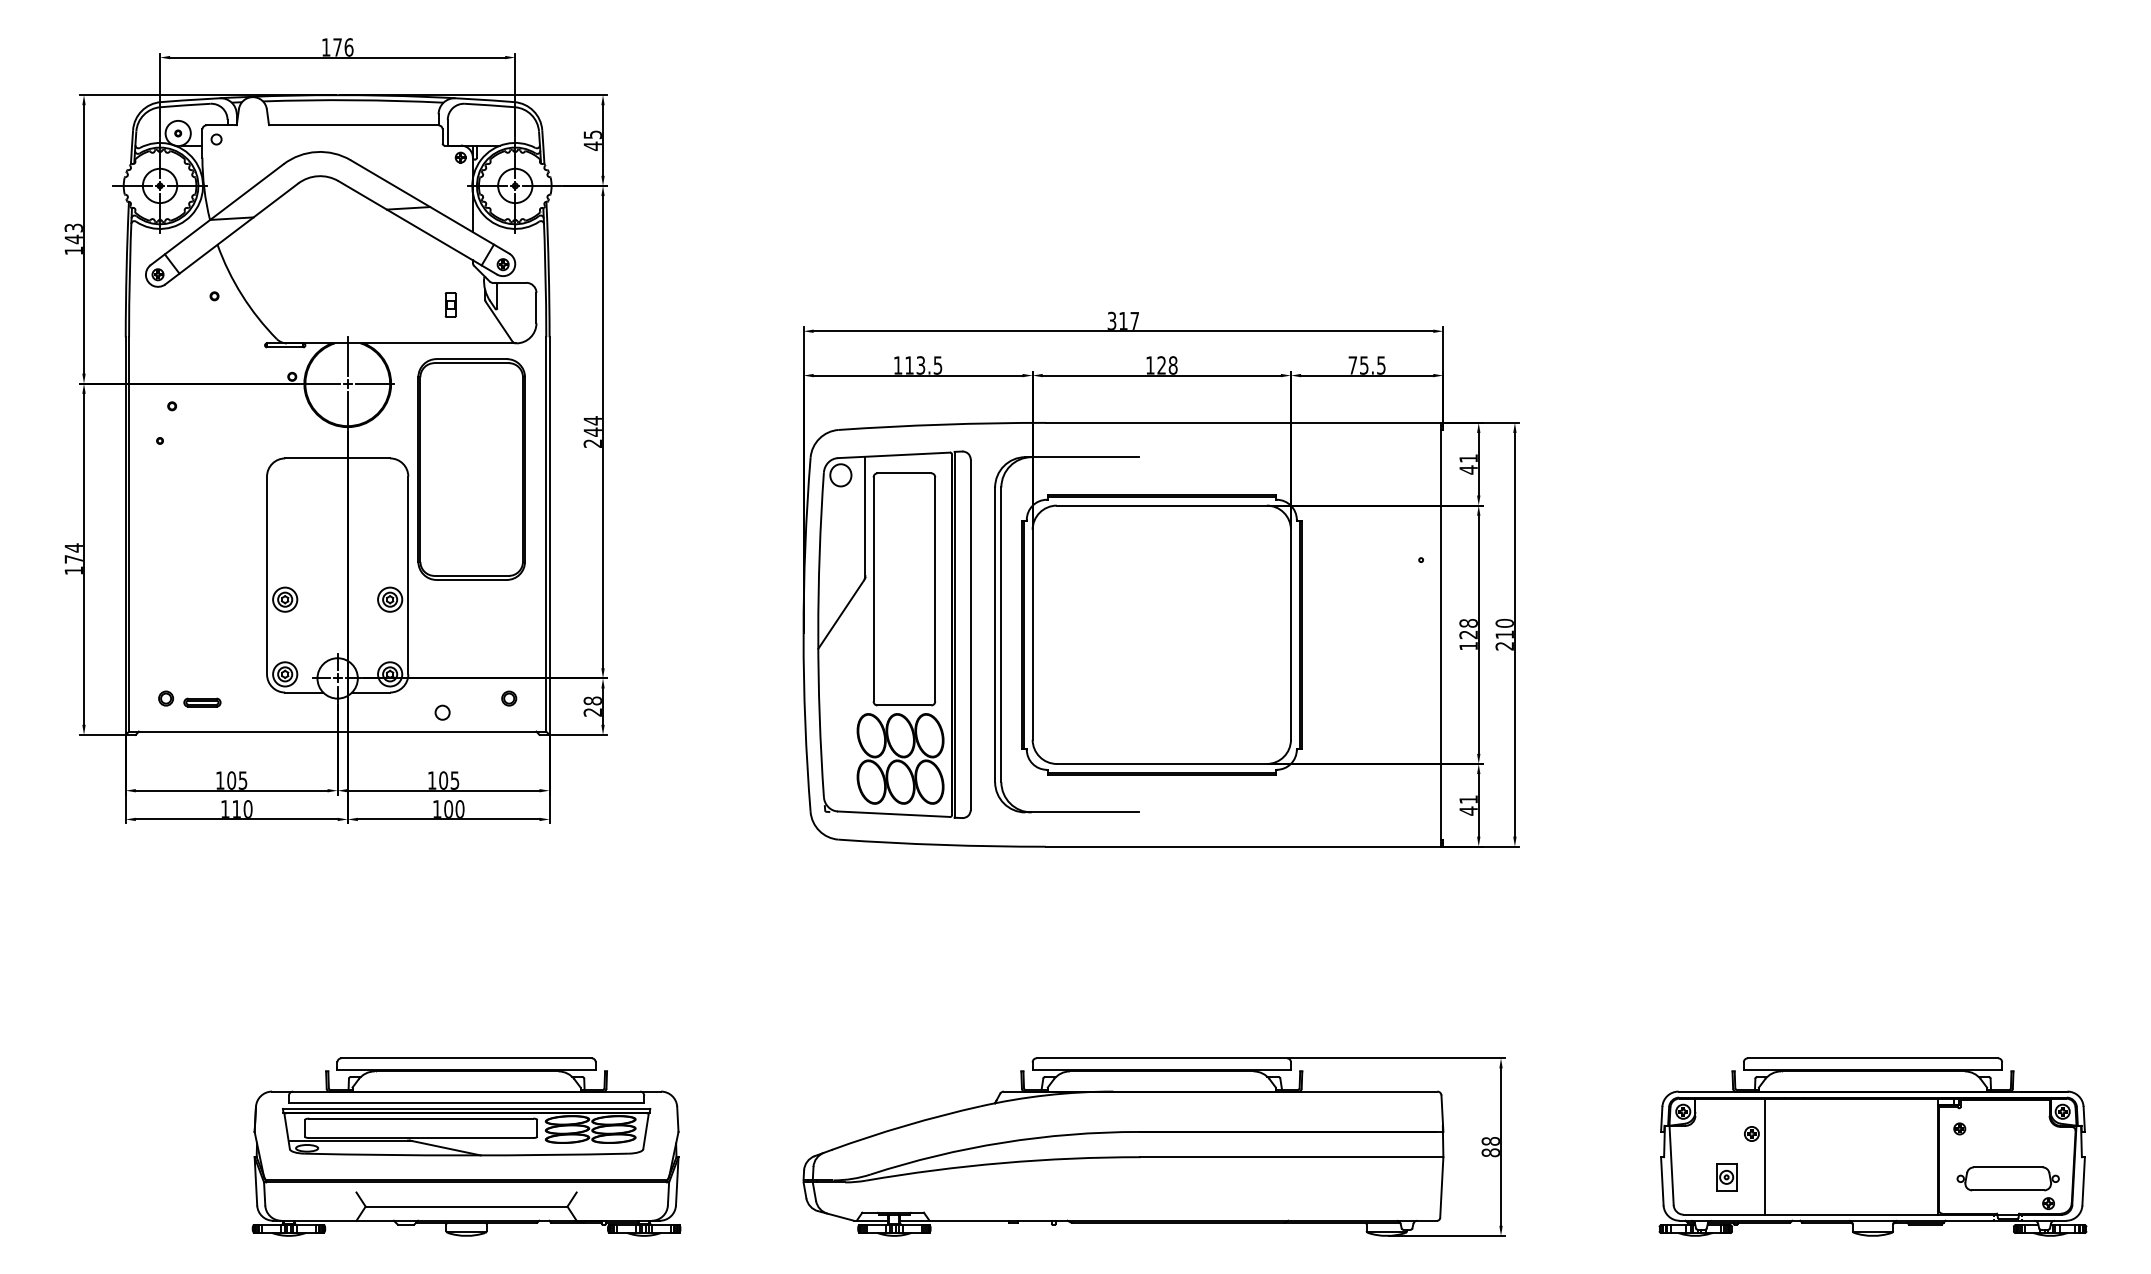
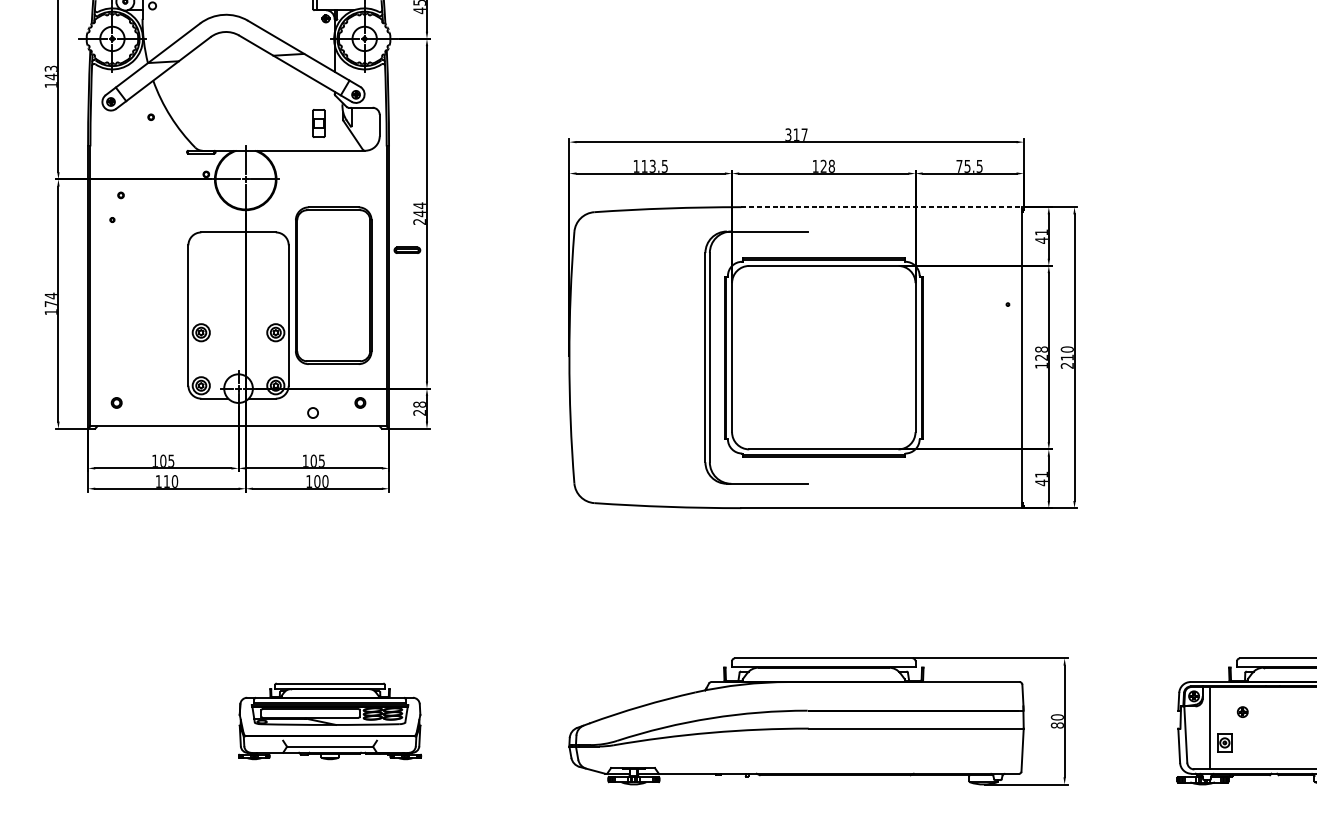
part: (450, 304) -> (318, 123), size x1.6
line: (1244, 422) -> (882, 206), solid -> dashed
part: (471, 469) -> (333, 285), moved
part: (894, 634) -> (633, 357), removed
part: (202, 702) -> (407, 250), moved
text: (1490, 1140) -> (1057, 716), 88 -> 80
part: (466, 1146) -> (330, 721), size x0.6
line: (1764, 1156) -> (1209, 728), moved

